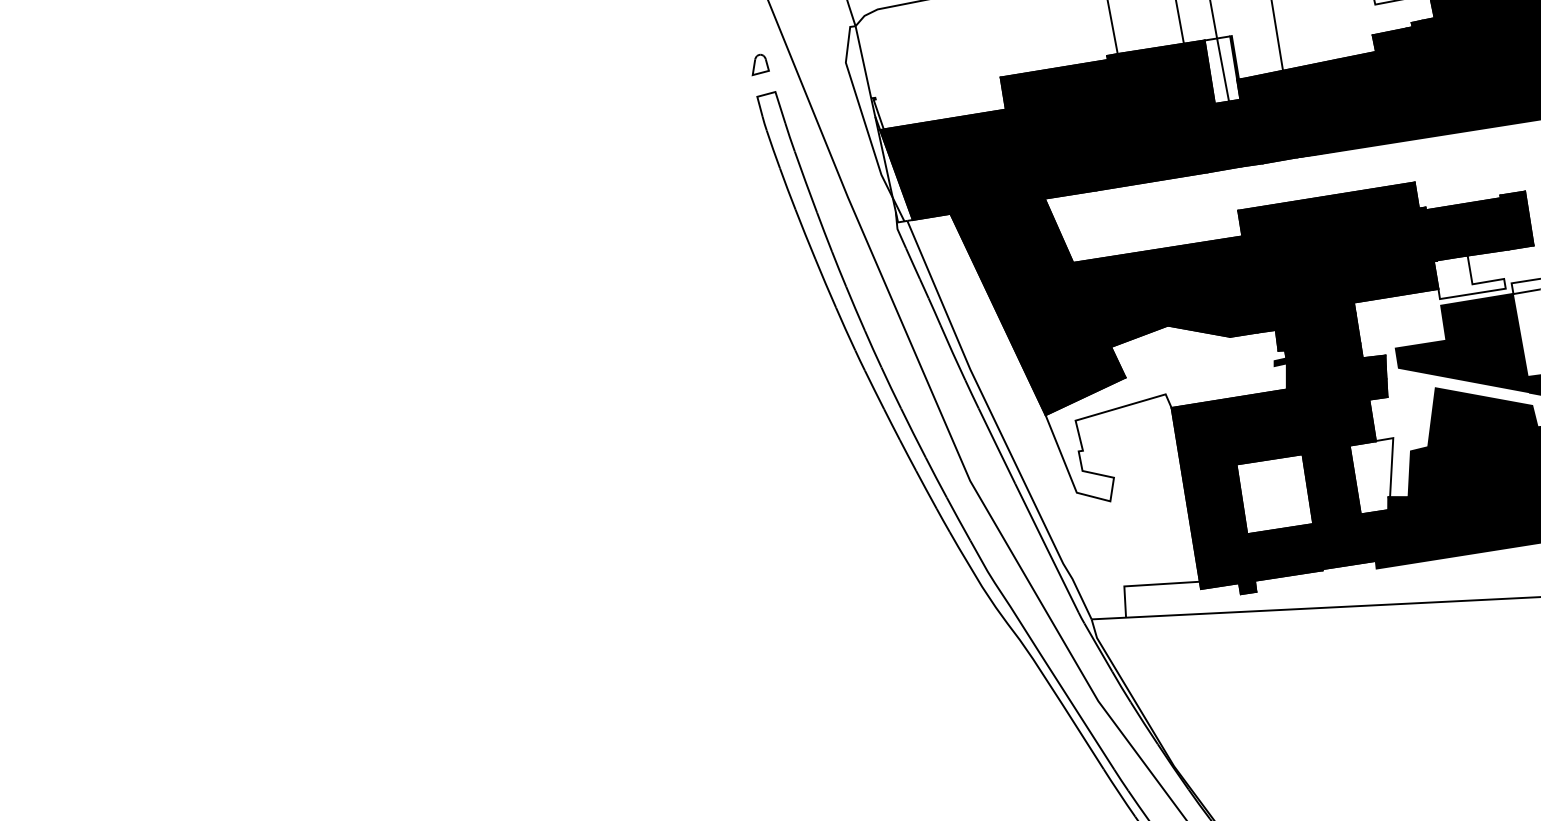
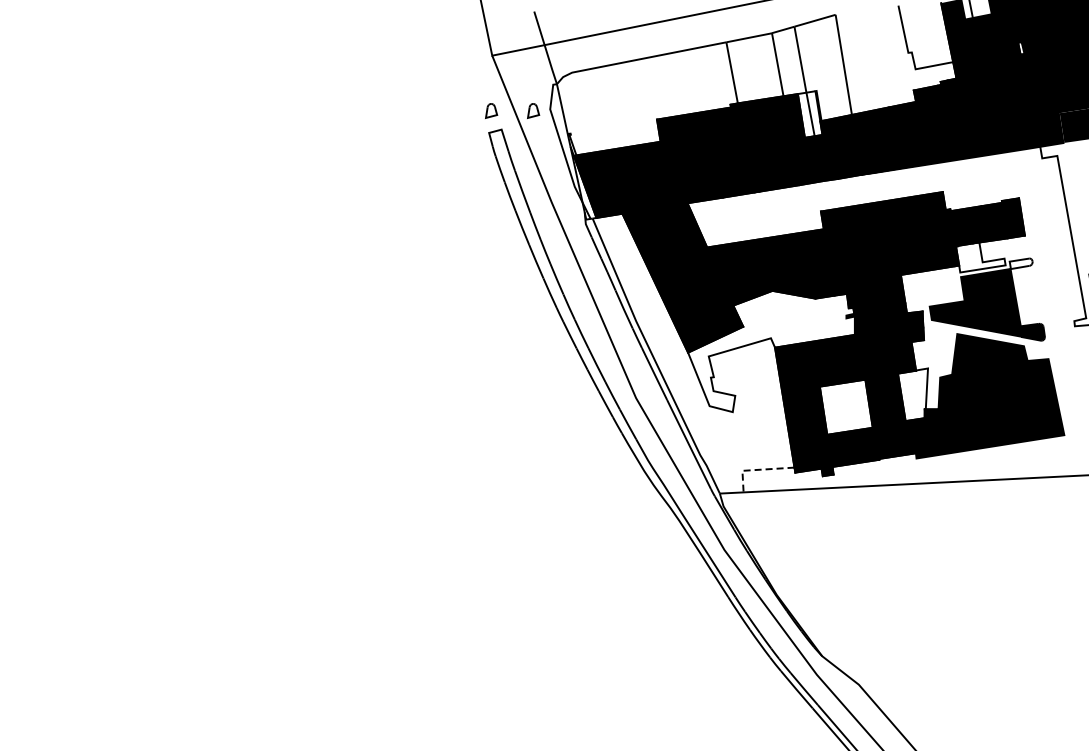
part: (821, 64) -> (533, 110), added
line: (1146, 584) -> (757, 469), solid -> dashed

